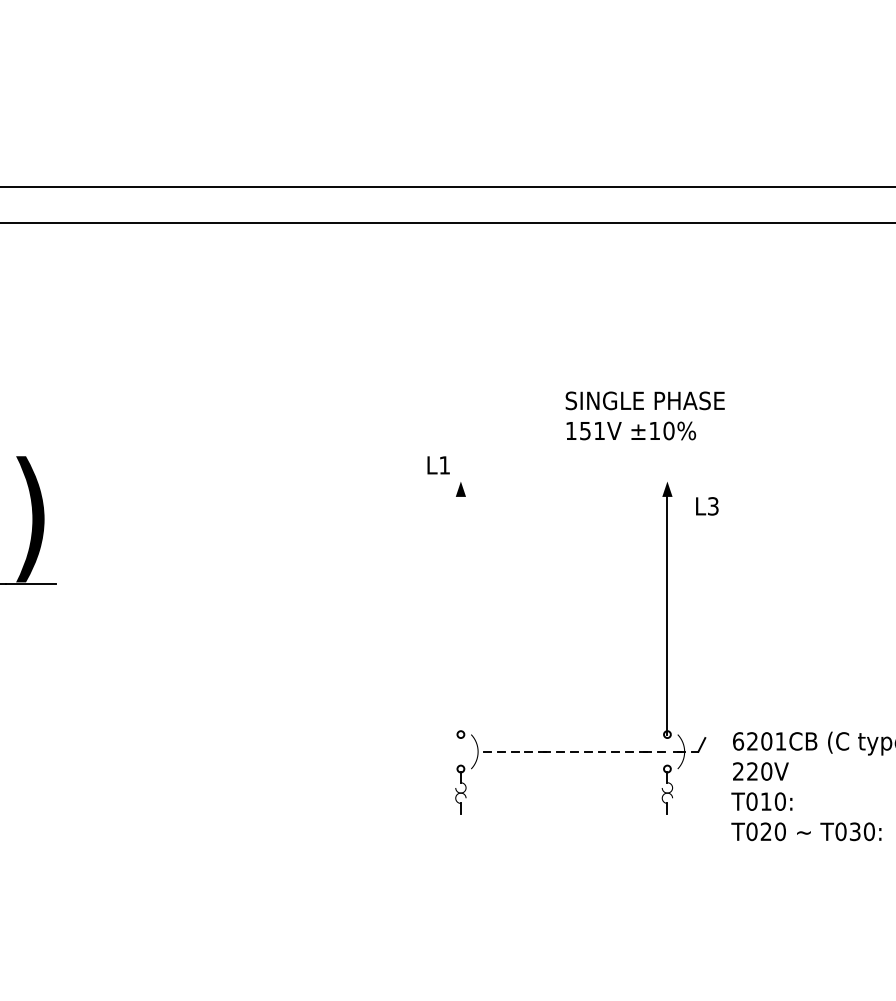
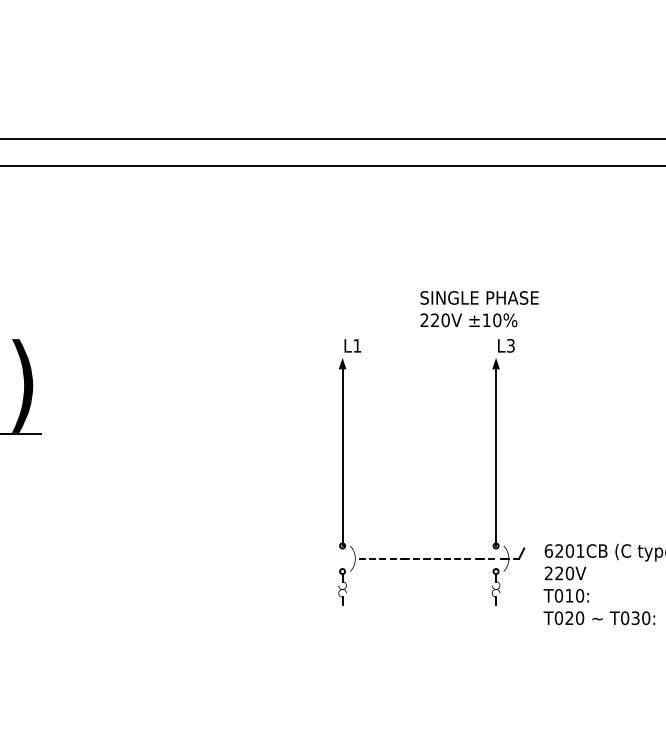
text: (585, 430) -> (435, 319), 151V -> 220V
text: (438, 465) -> (352, 345), moved
text: (707, 506) -> (506, 345), moved
line: (460, 615) -> (342, 457), added

